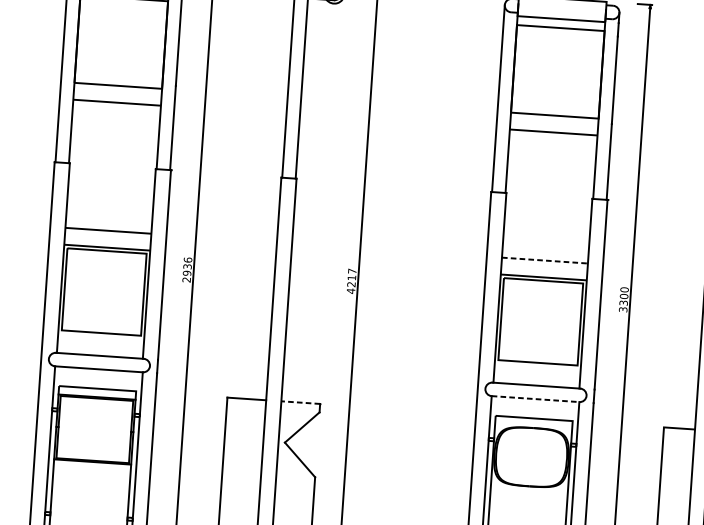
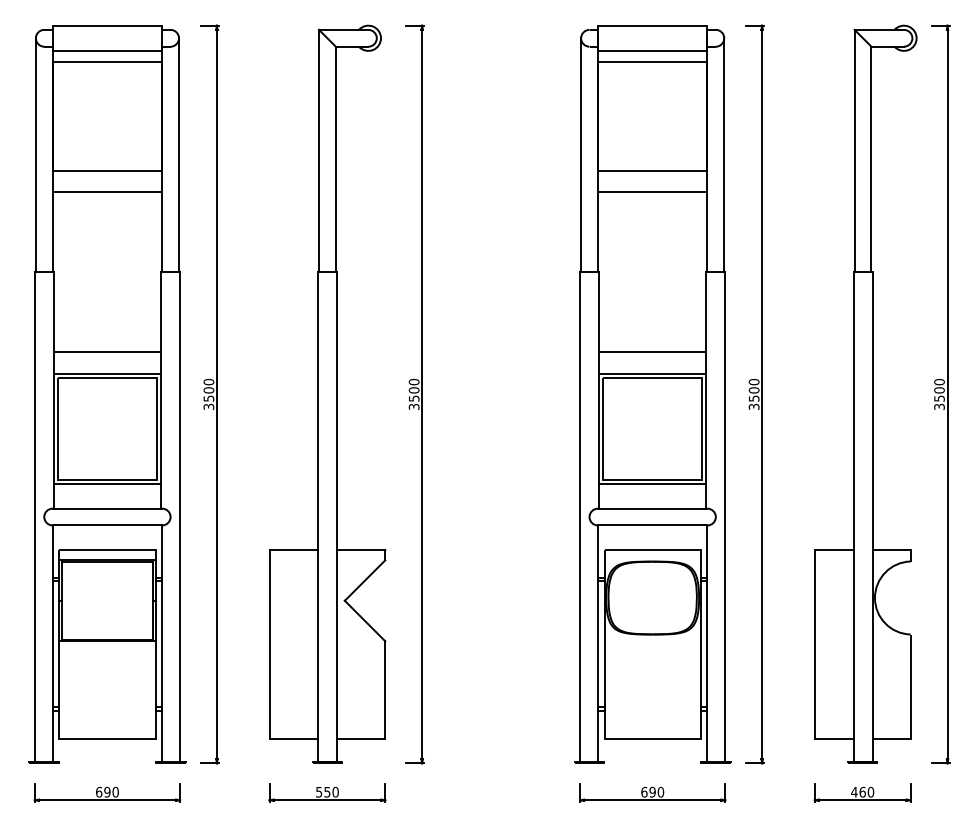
line: (544, 260) -> (652, 352), dashed -> solid
text: (187, 269) -> (208, 393), 2936 -> 3500
text: (351, 281) -> (413, 394), 4217 -> 3500
text: (623, 302) -> (753, 398), 3300 -> 3500
line: (101, 336) -> (107, 484), added
line: (537, 366) -> (652, 484), added
line: (535, 399) -> (652, 525), dashed -> solid
line: (300, 402) -> (360, 549), dashed -> solid

